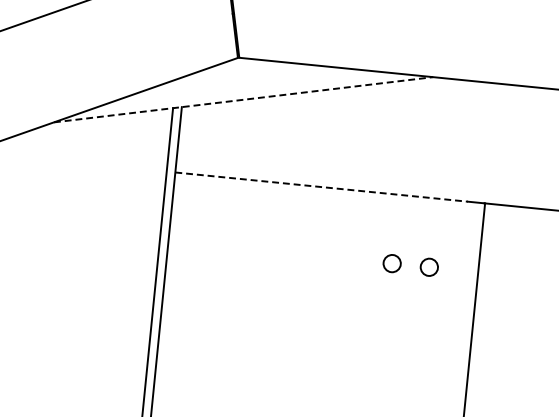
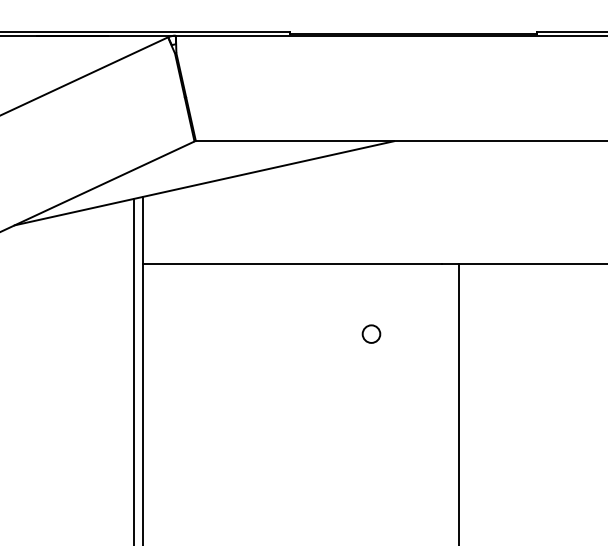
line: (243, 99) -> (204, 183), dashed -> solid
line: (321, 186) -> (292, 263), dashed -> solid
circle: (429, 266) -> (409, 333), removed

